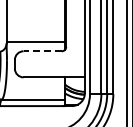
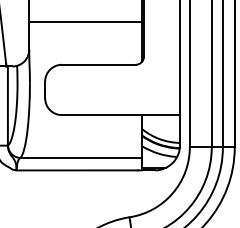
line: (35, 42) -> (84, 22), moved
line: (42, 51) -> (98, 65), dashed -> solid

